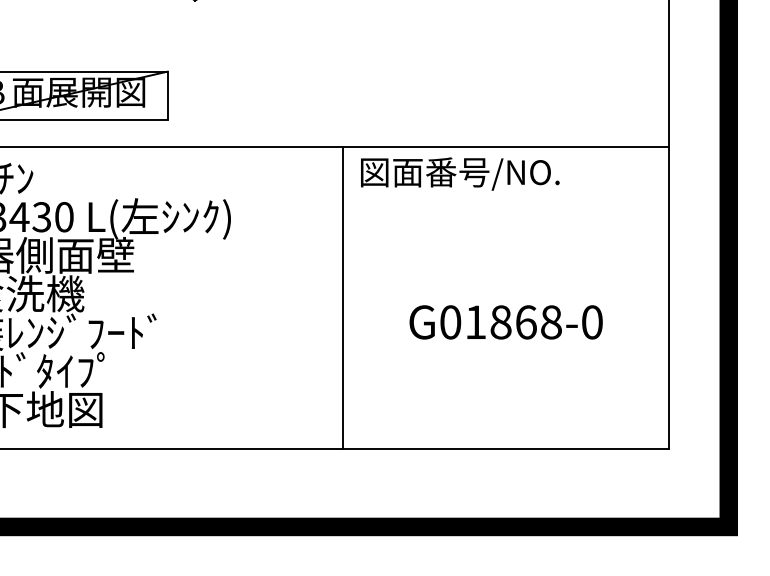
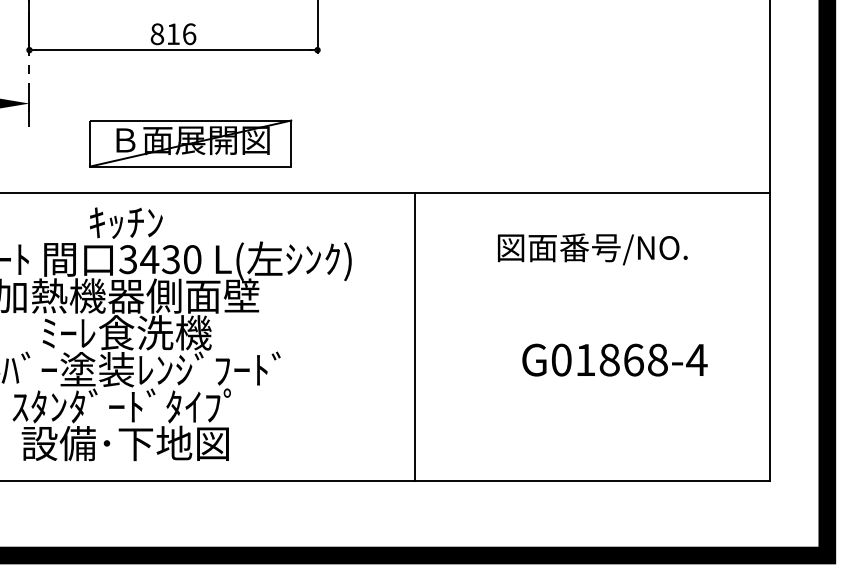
text: (459, 174) -> (592, 249), moved
line: (343, 297) -> (415, 336), moved
text: (591, 321) -> (696, 359), G01868-0 -> G01868-4

